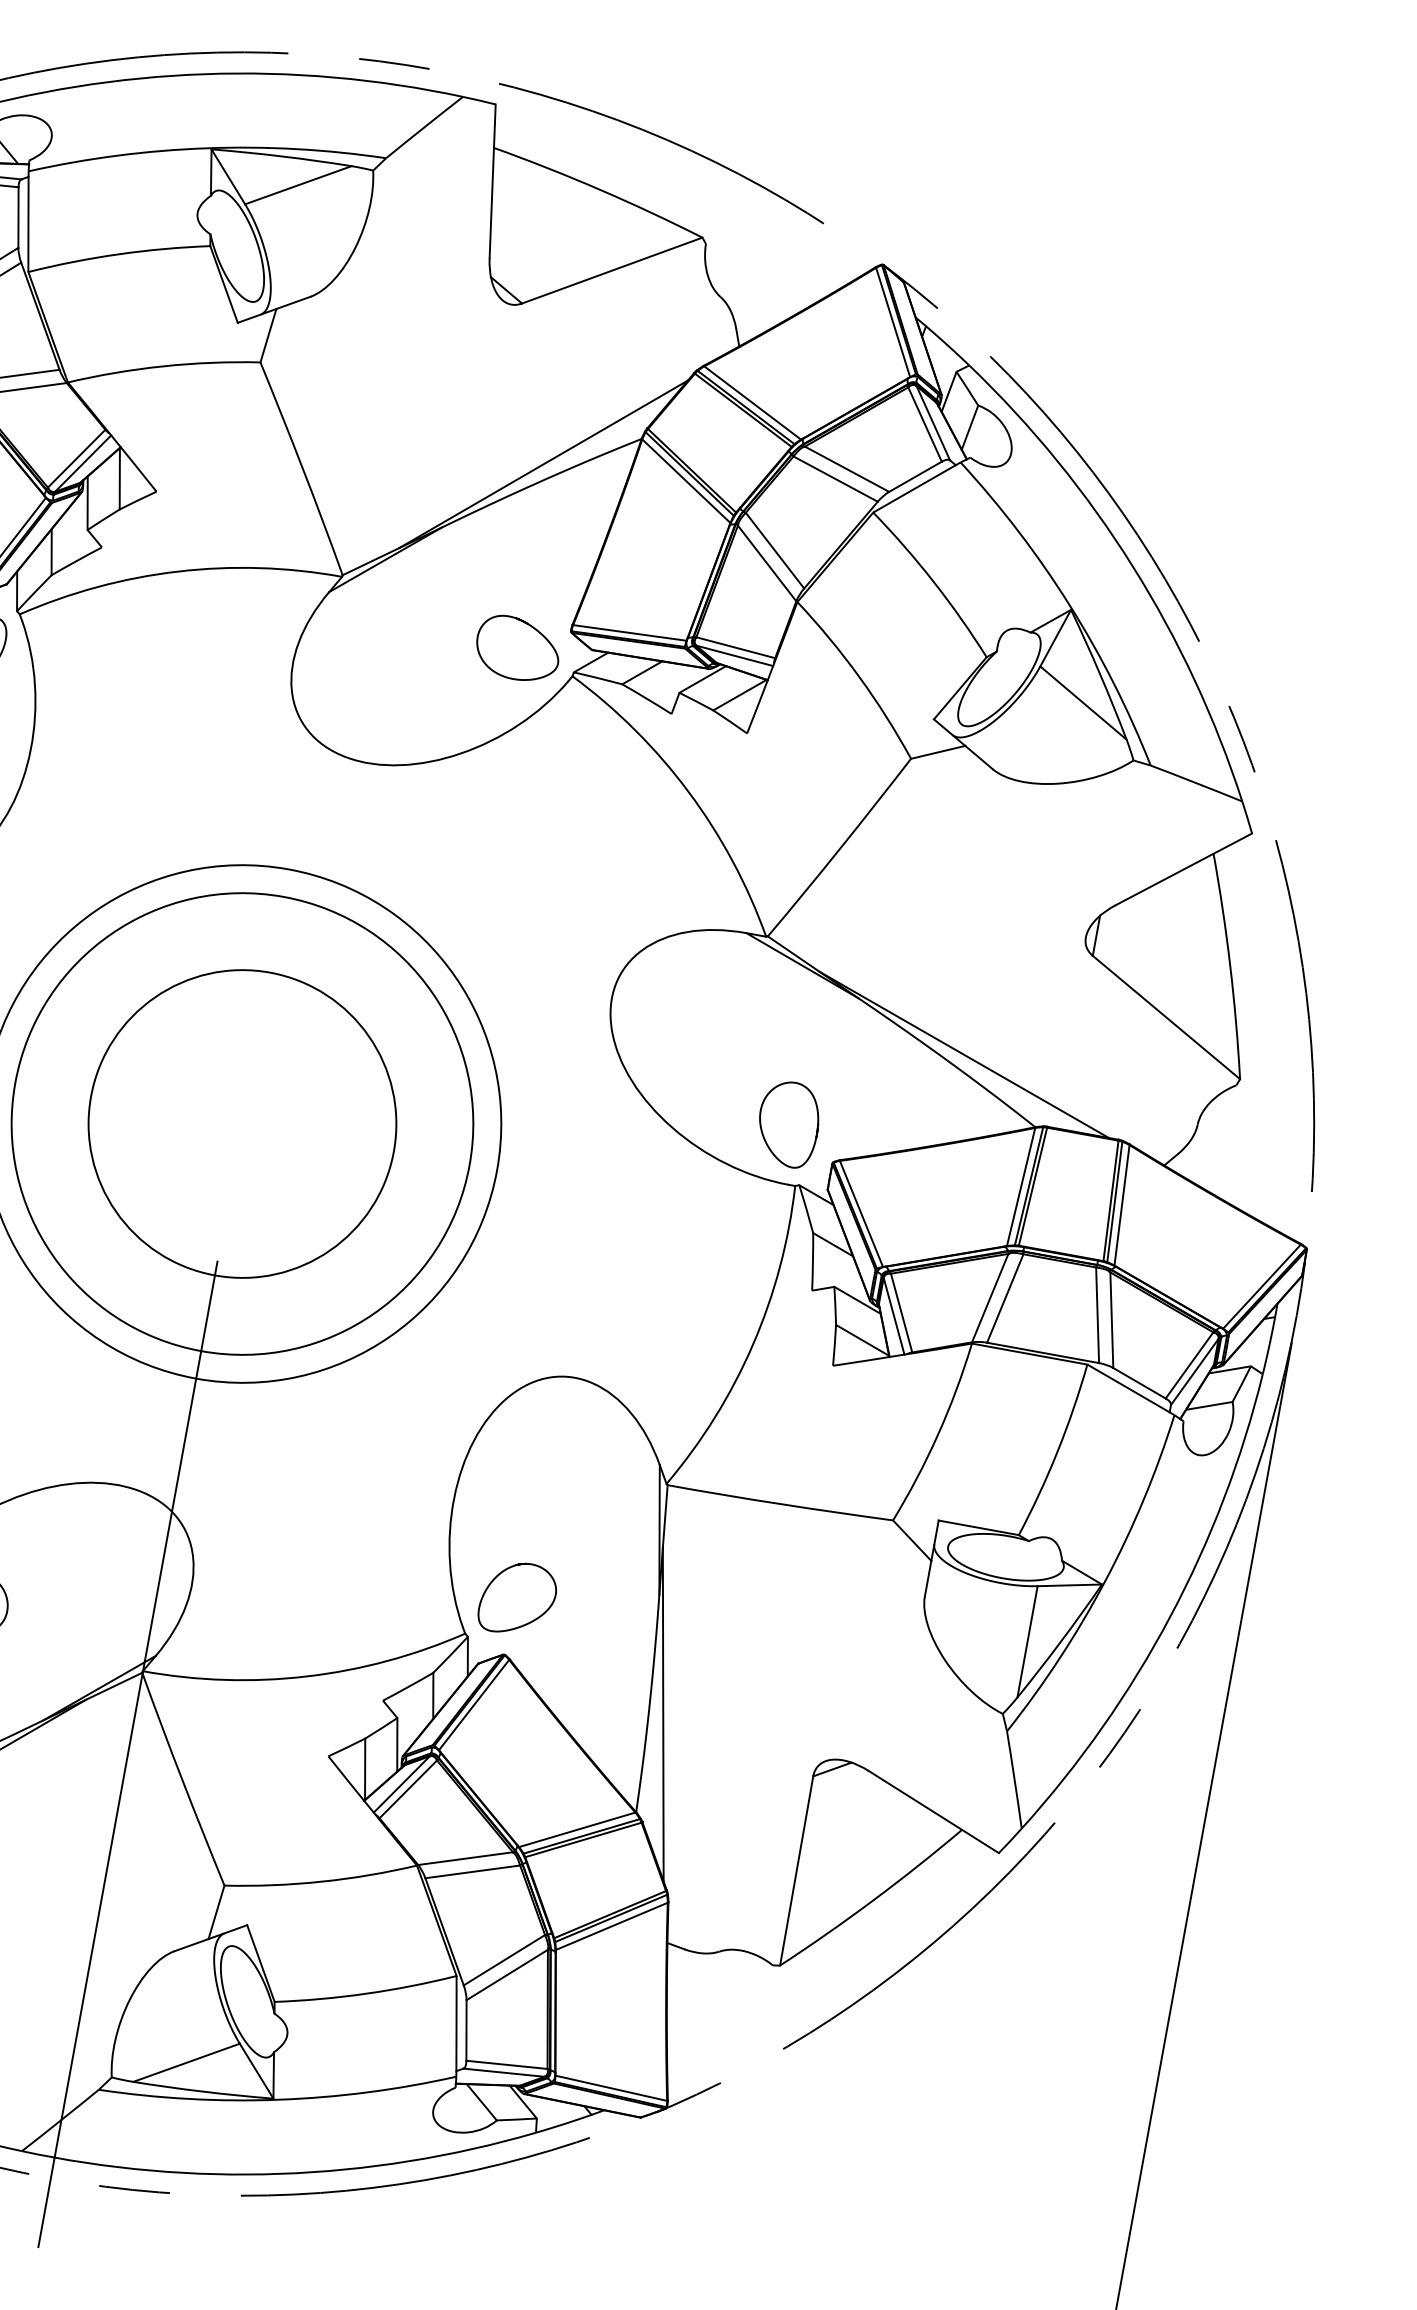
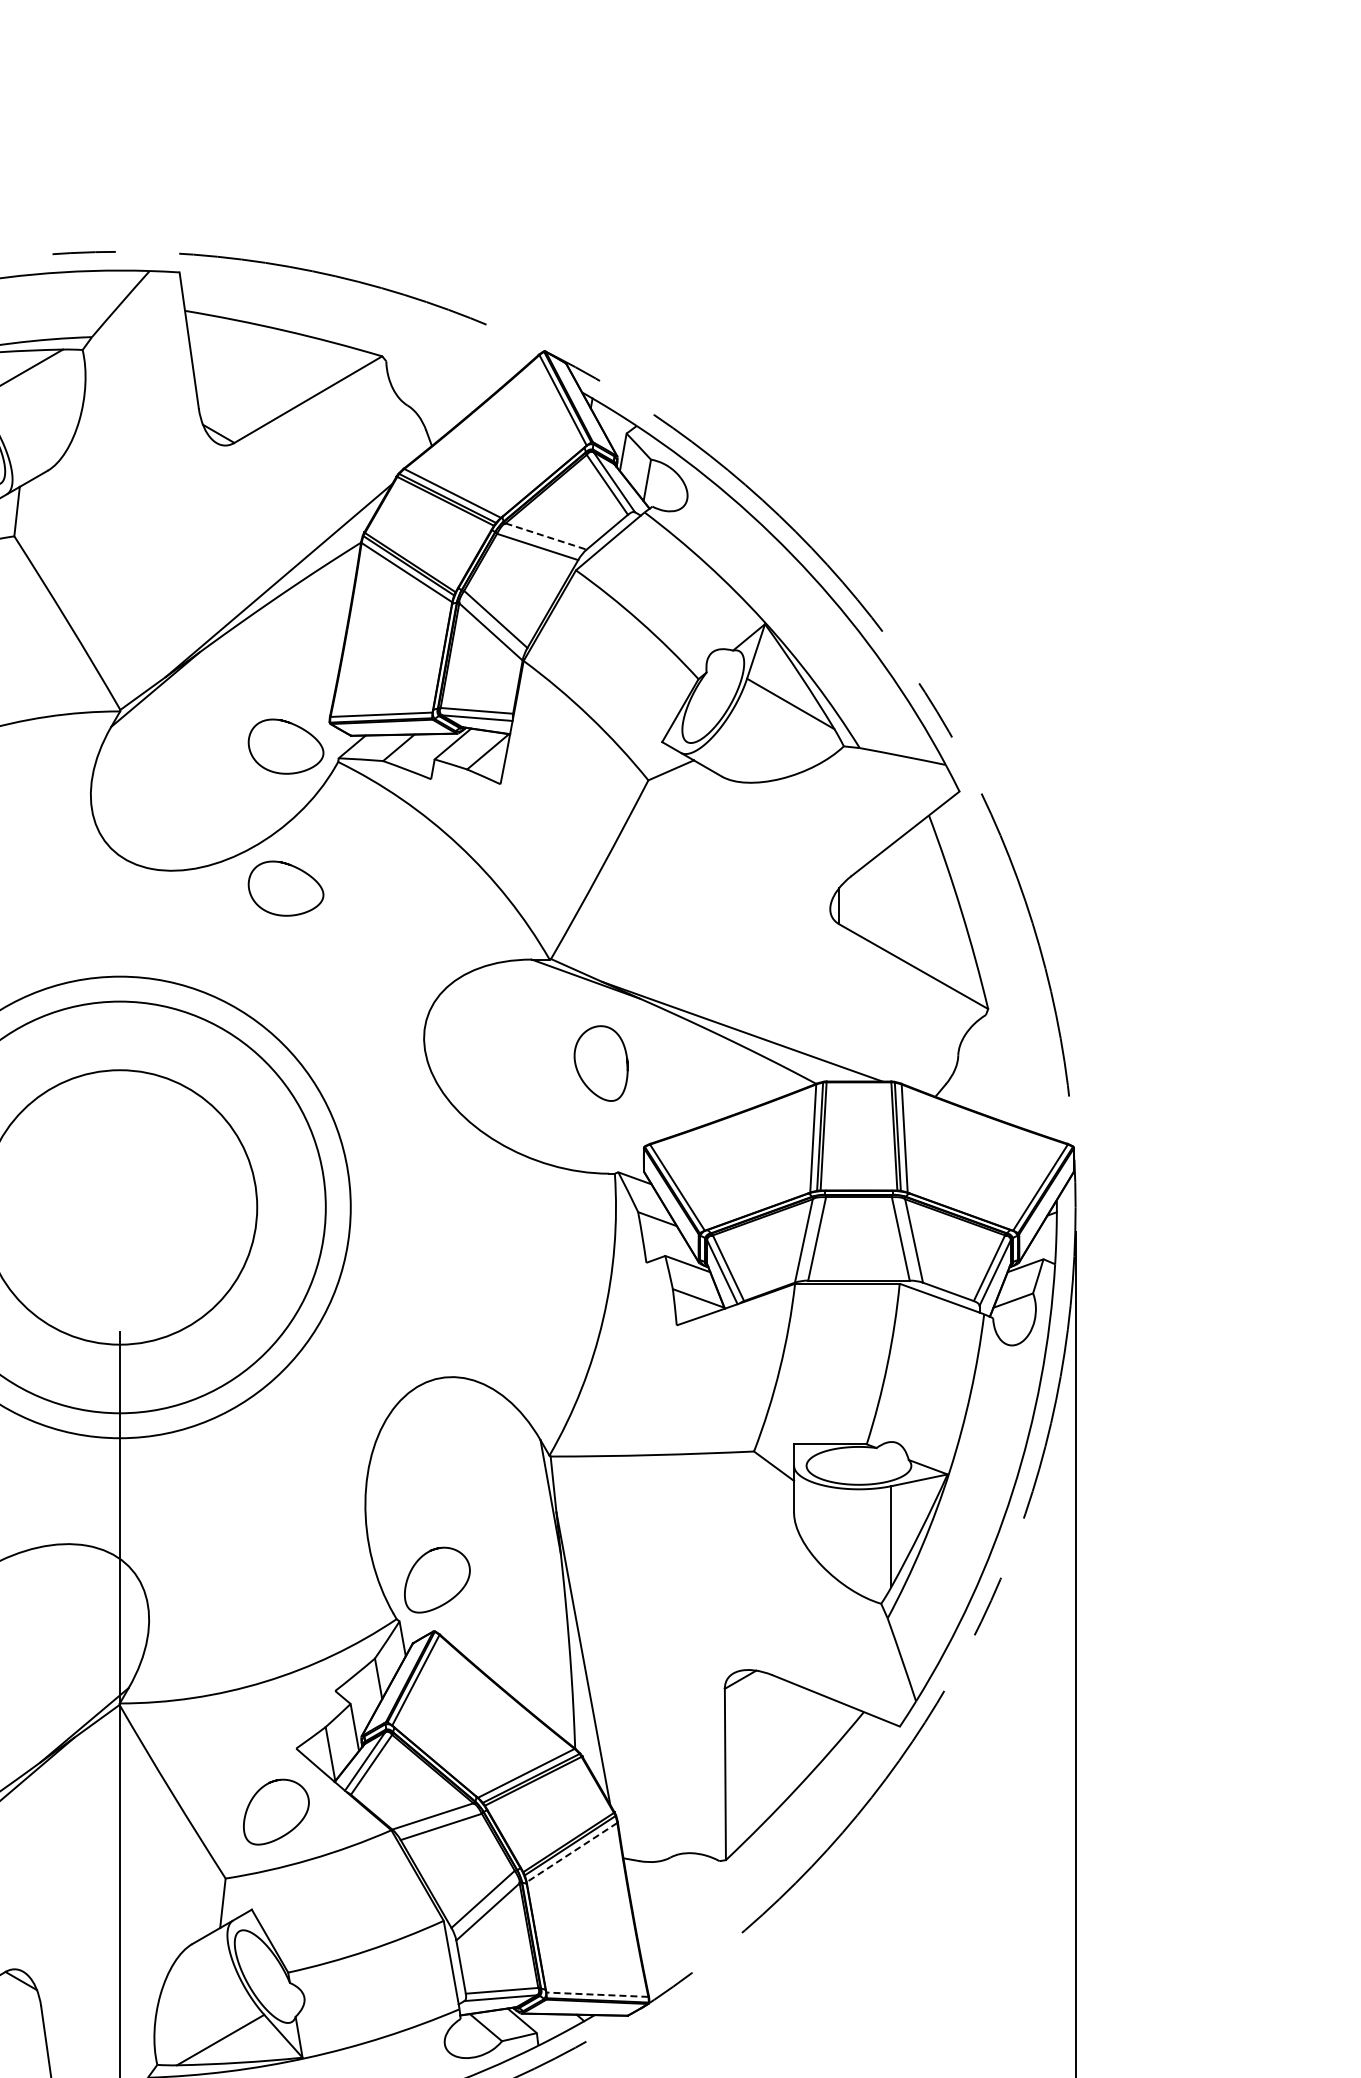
line: (847, 469) -> (546, 536), solid -> dashed
curve: (504, 785) -> (295, 868), added
curve: (763, 1132) -> (580, 1074), moved
curve: (304, 1845) -> (289, 1830), added
line: (611, 1926) -> (571, 1852), solid -> dashed
line: (610, 2087) -> (596, 1994), solid -> dashed

